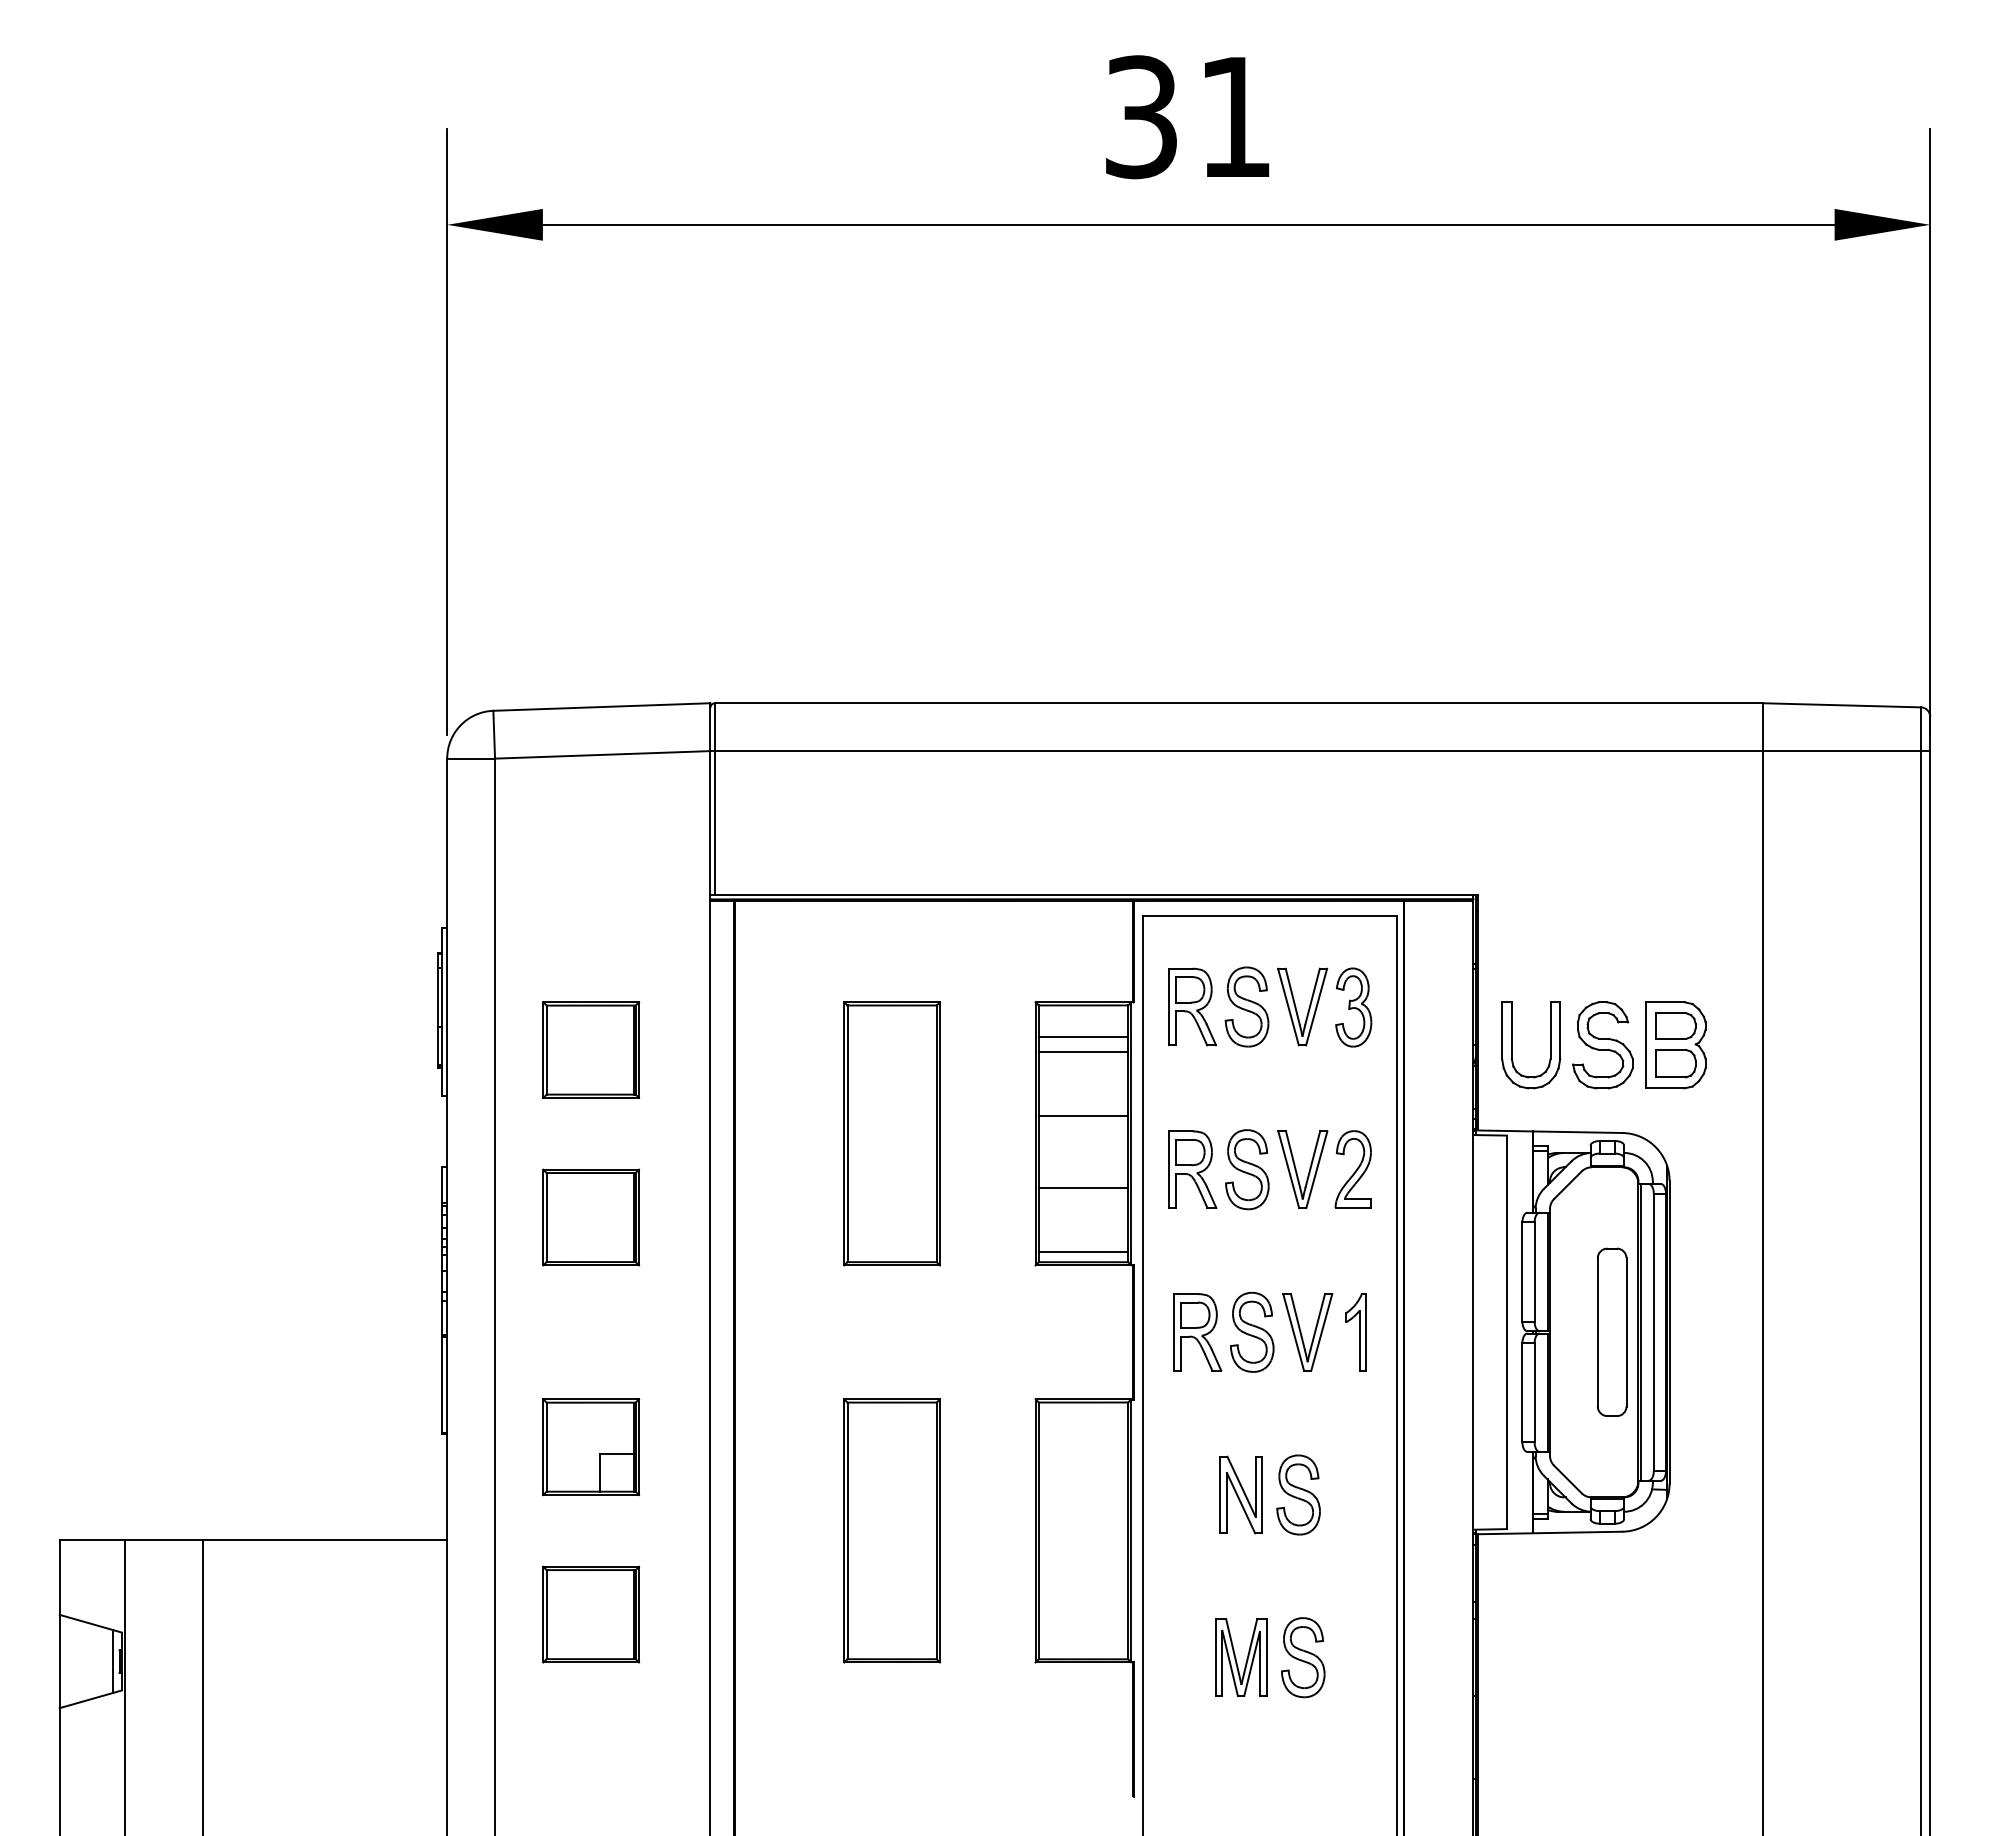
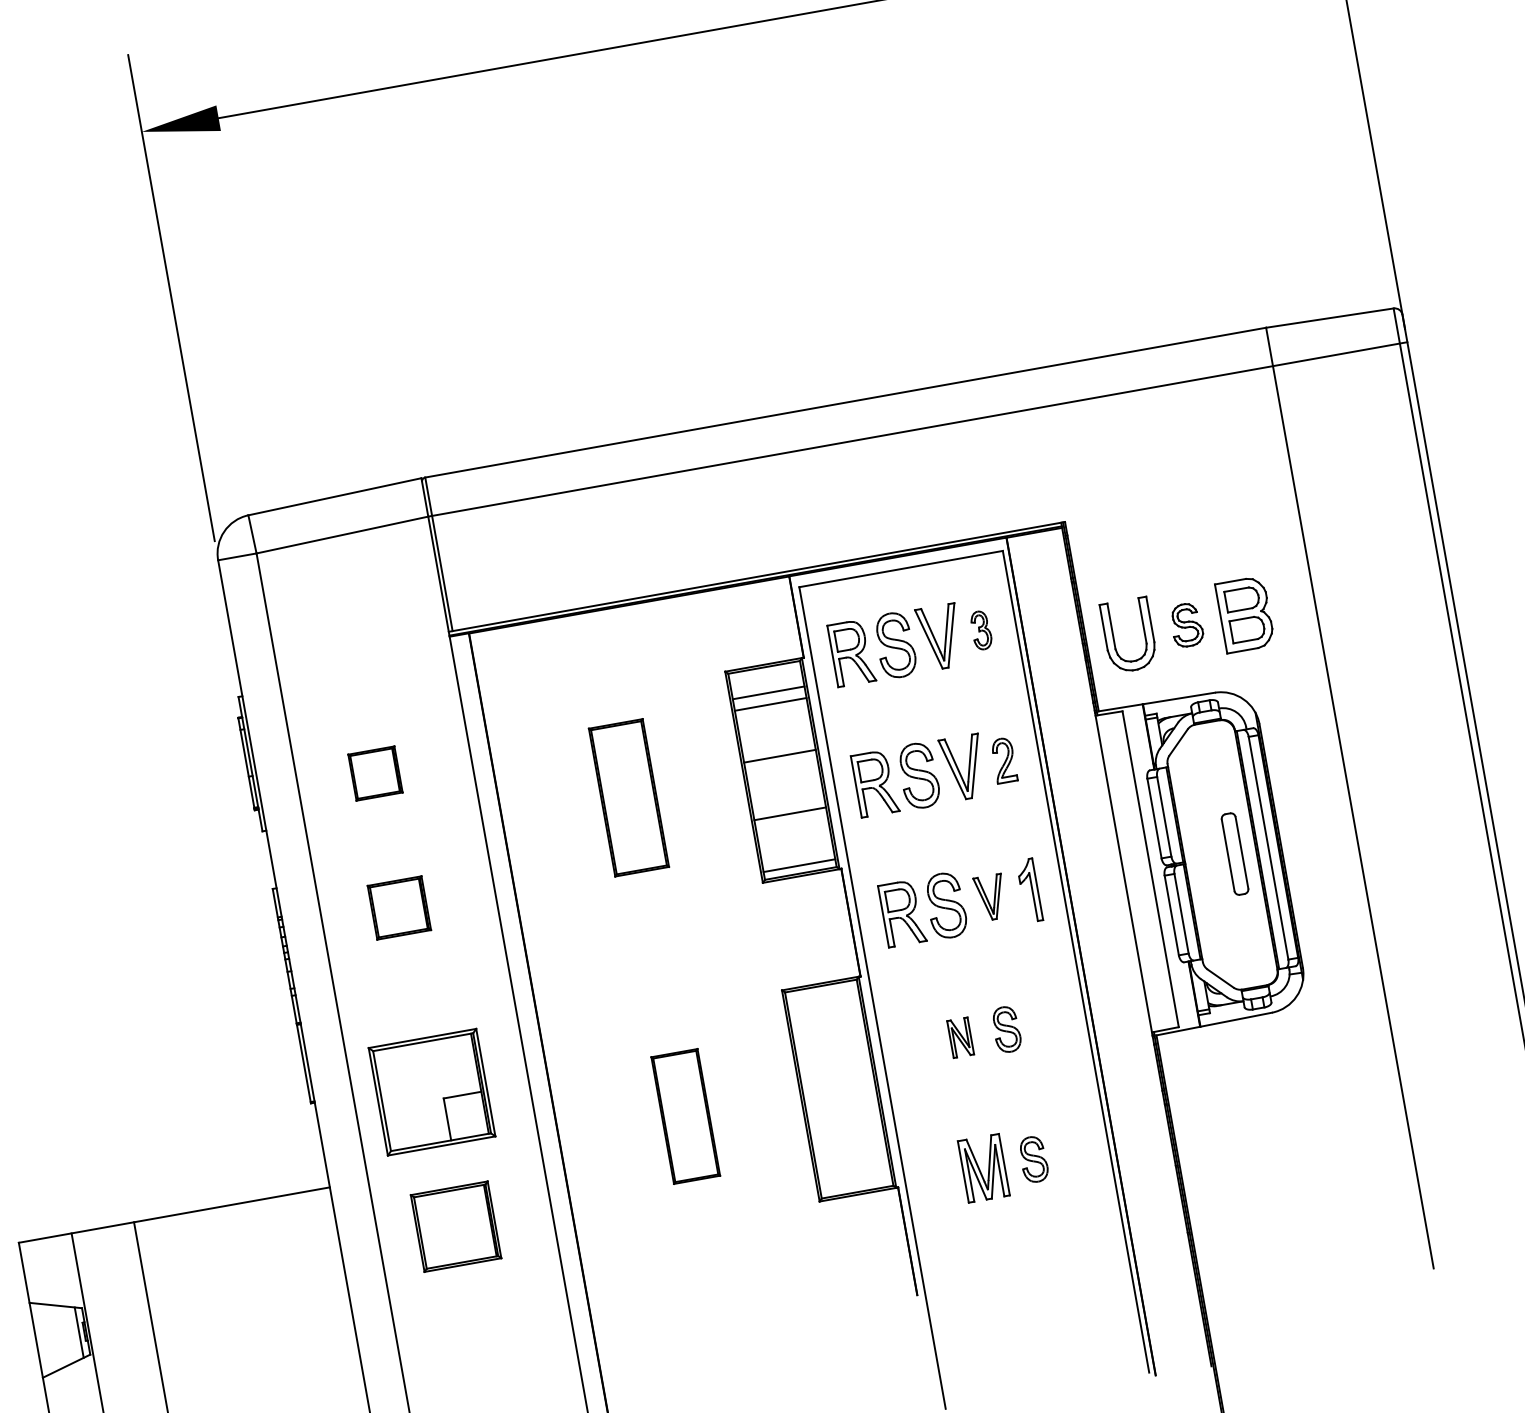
part: (1353, 1007) -> (981, 630), size x0.6
part: (1602, 1045) -> (1186, 625), size x0.6
part: (591, 1049) -> (375, 773), size x0.6
part: (892, 1133) -> (629, 797), size x0.7
part: (1352, 1169) -> (1003, 760), size x0.7
part: (591, 1217) -> (399, 907), size x0.7
part: (1611, 1331) -> (1234, 853), size x0.6
part: (1307, 1332) -> (990, 897), size x0.7
part: (591, 1447) -> (432, 1092), size x1.4
part: (1240, 1494) -> (960, 1037), size x0.6
part: (1298, 1494) -> (1006, 1029), size x0.7
part: (892, 1530) -> (685, 1116), size x0.6
part: (1303, 1657) -> (1033, 1159), size x0.7

